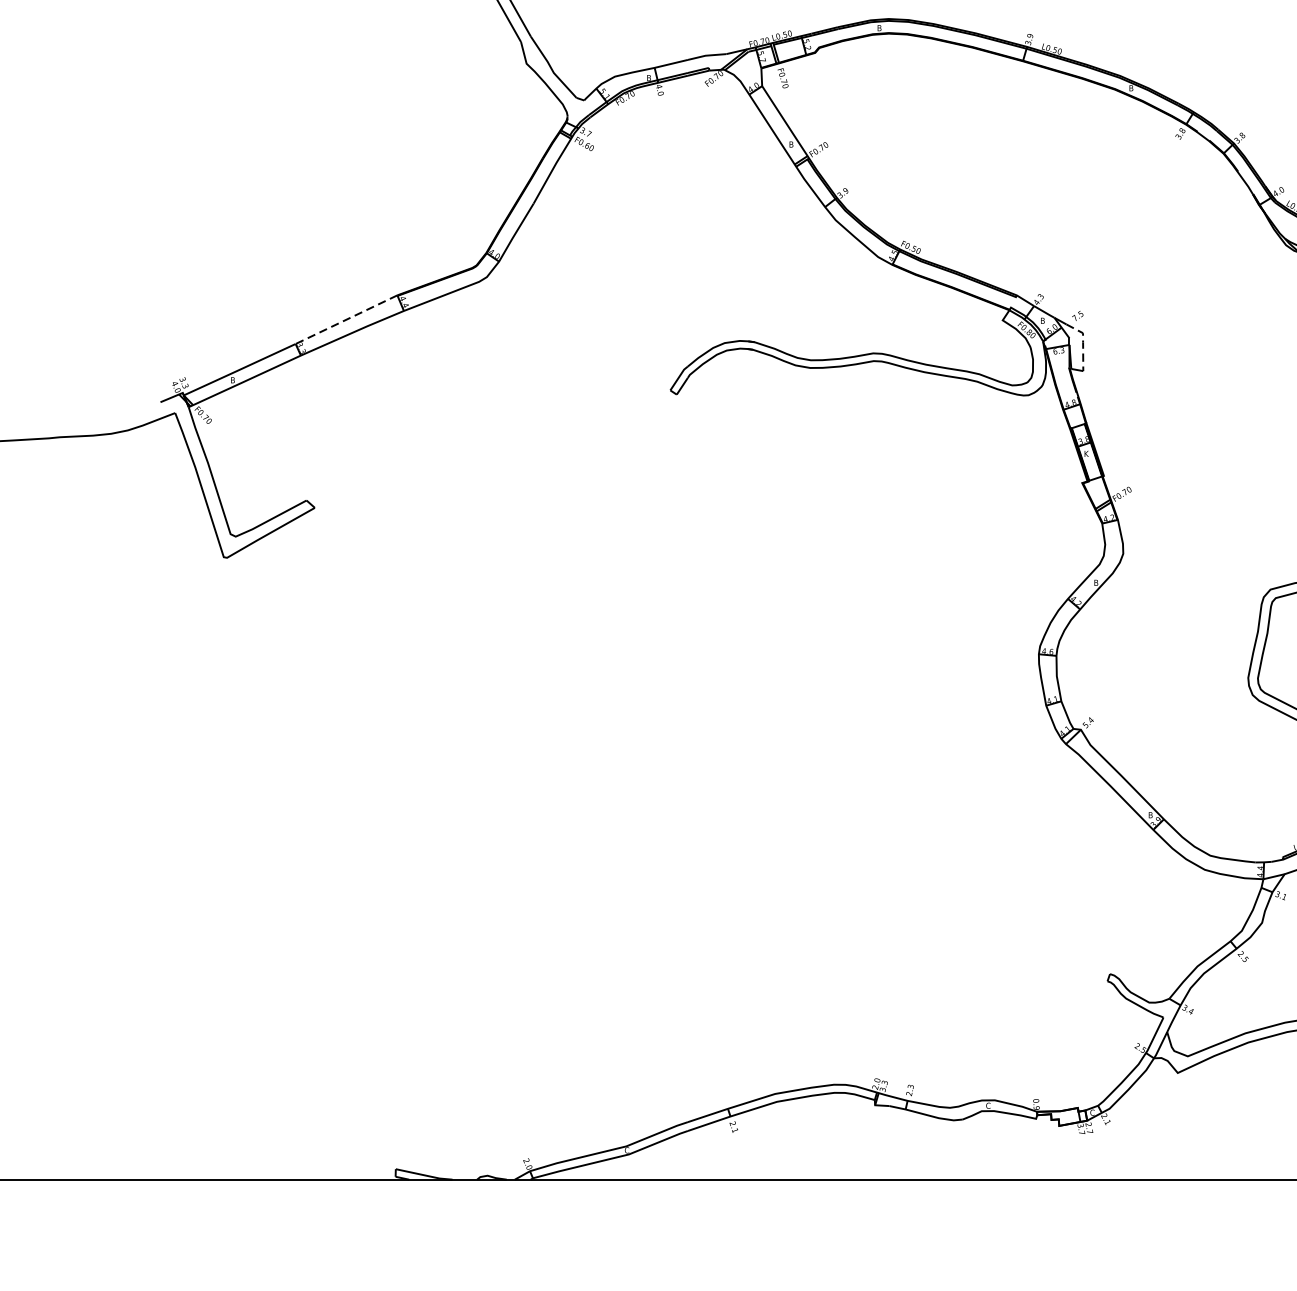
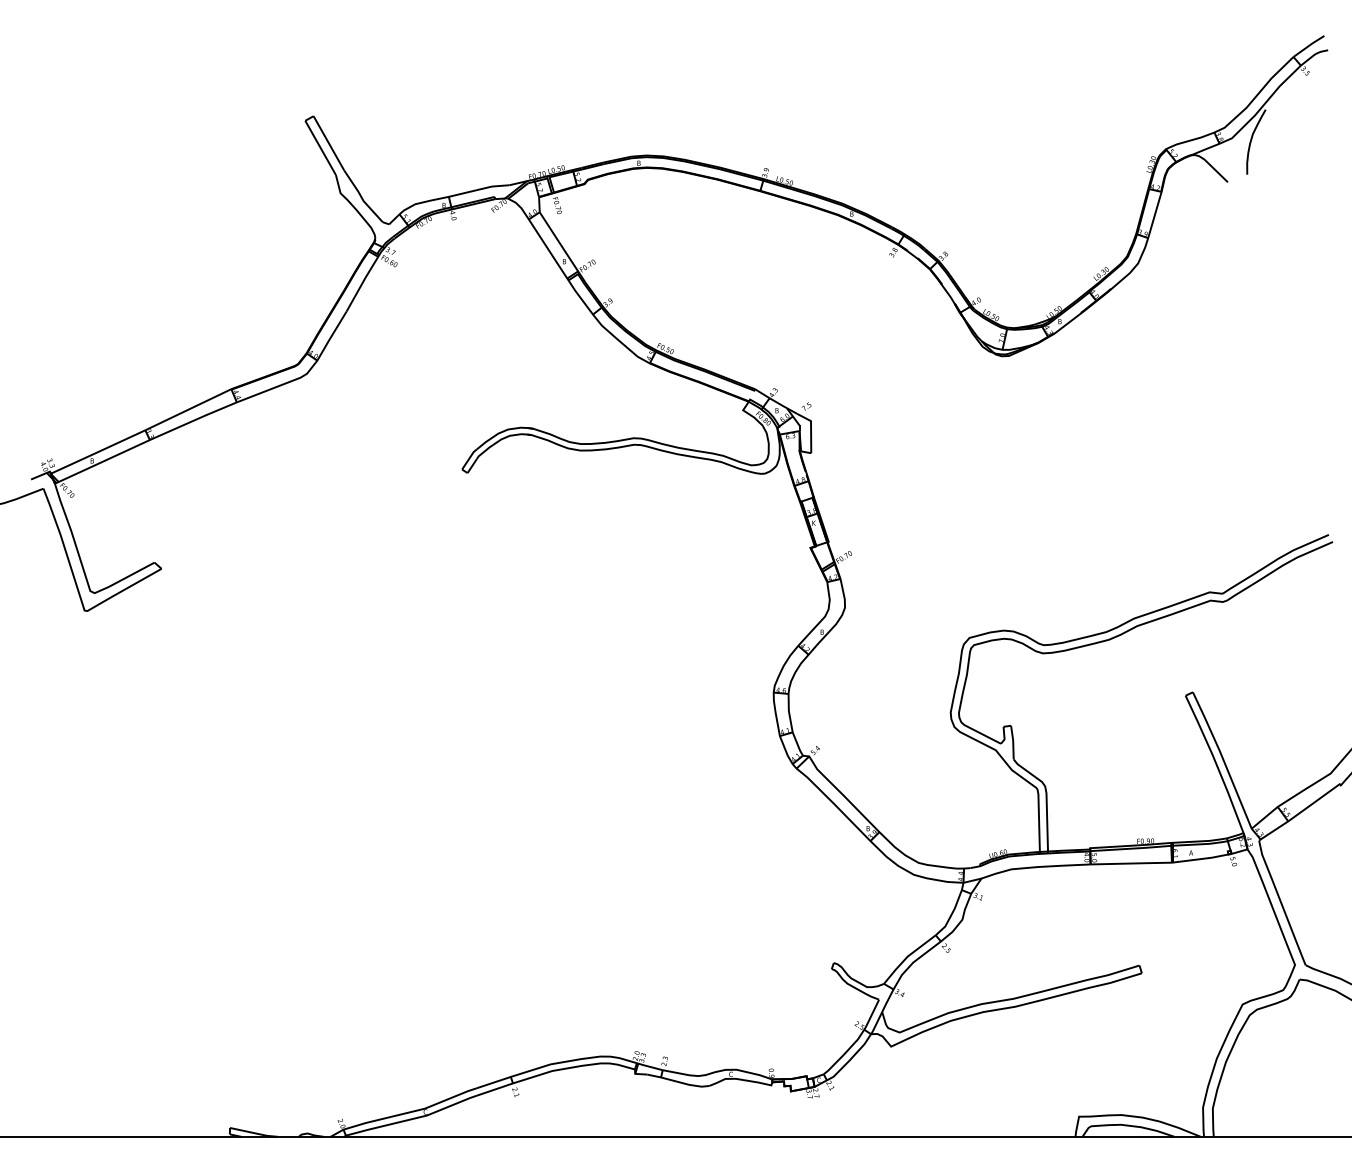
line: (346, 319) -> (188, 409), dashed -> solid
line: (1083, 343) -> (811, 429), dashed -> solid

